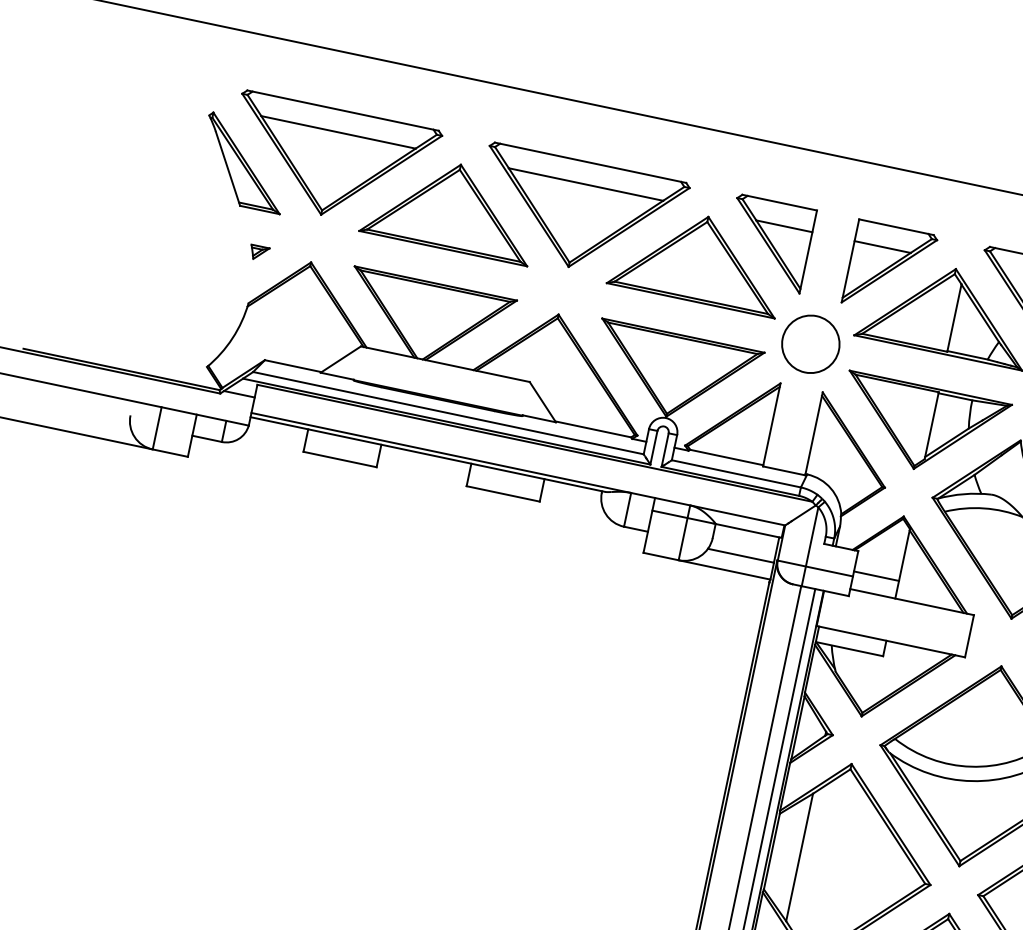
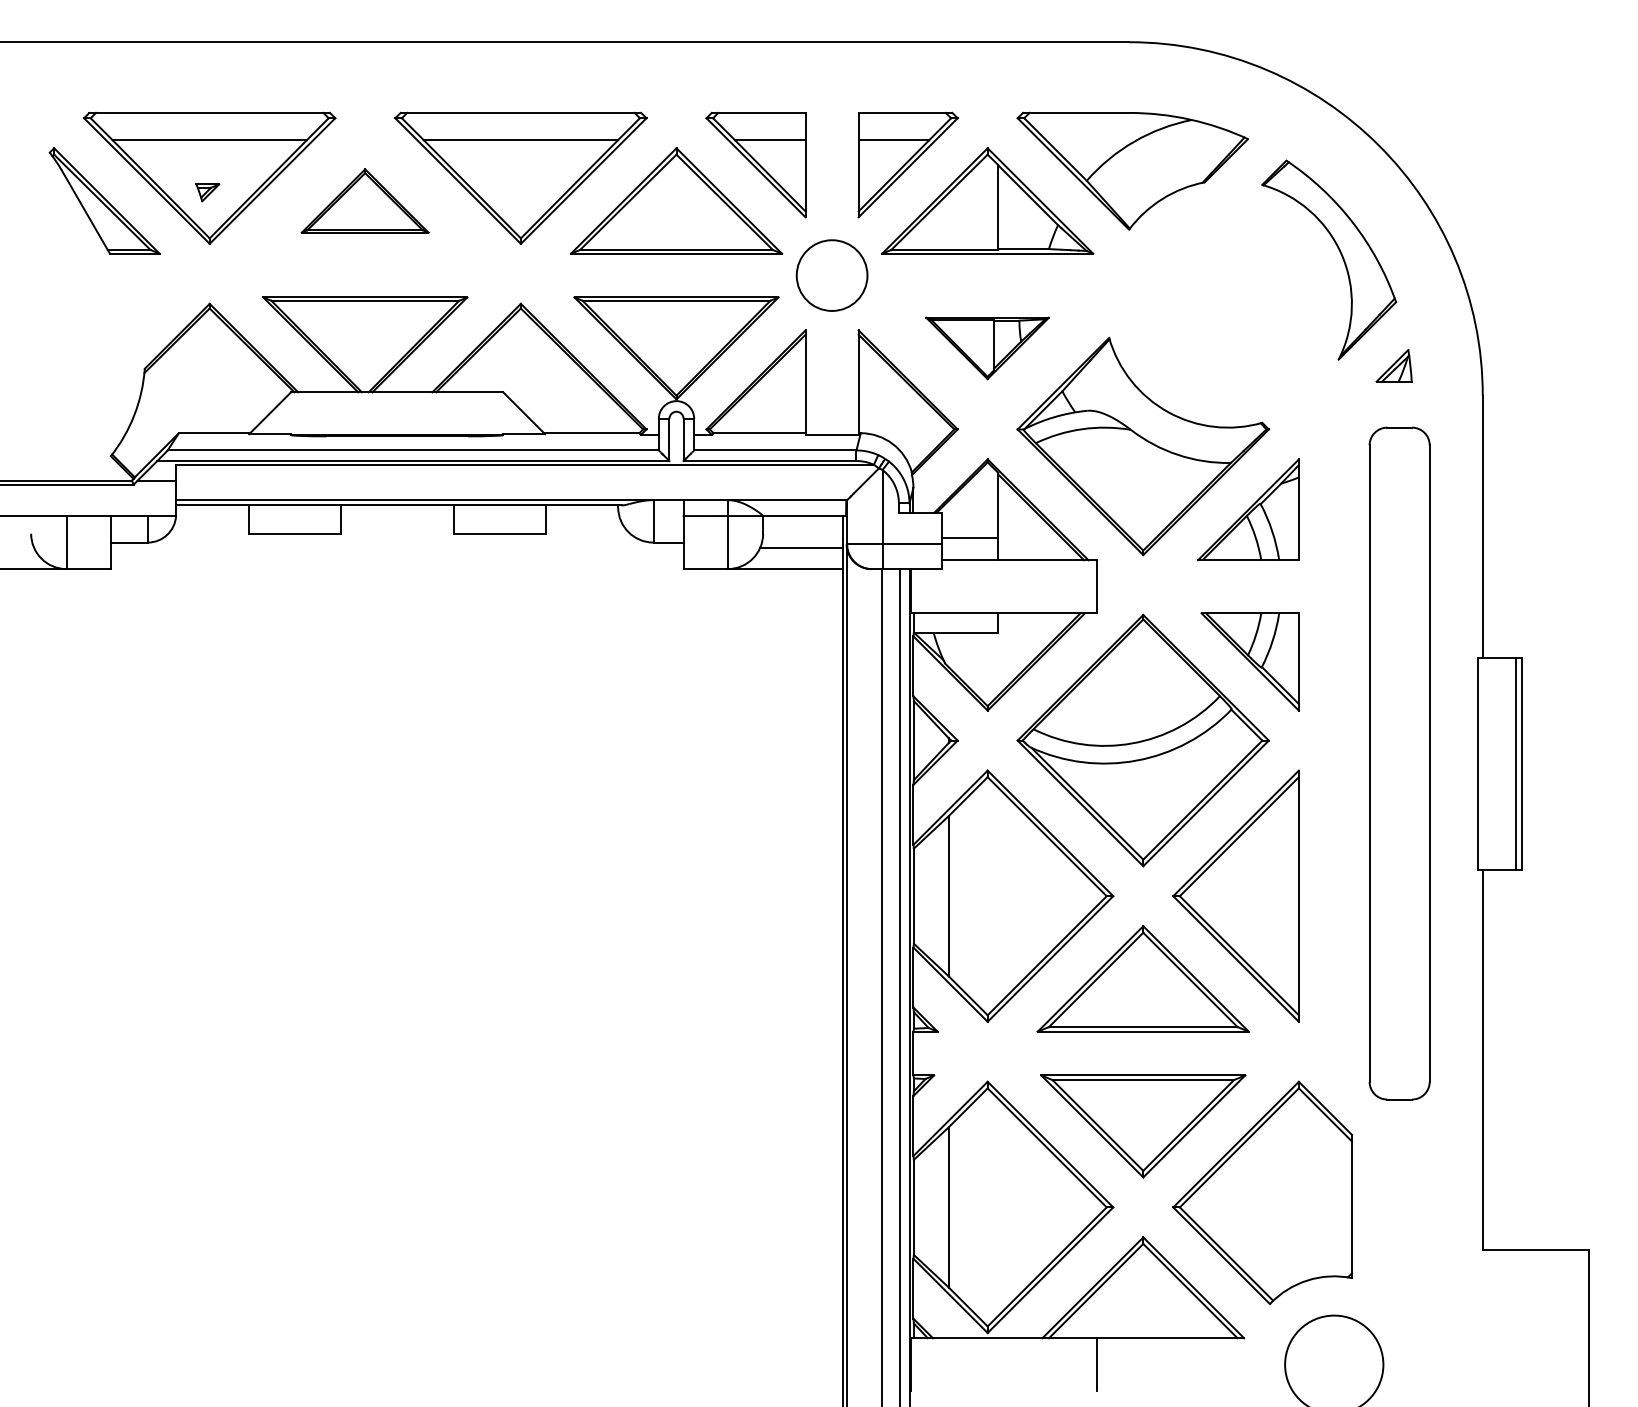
part: (451, 206) -> (364, 200), size x0.6
part: (258, 252) -> (207, 192), moved
part: (922, 428) -> (987, 348), size x0.6

